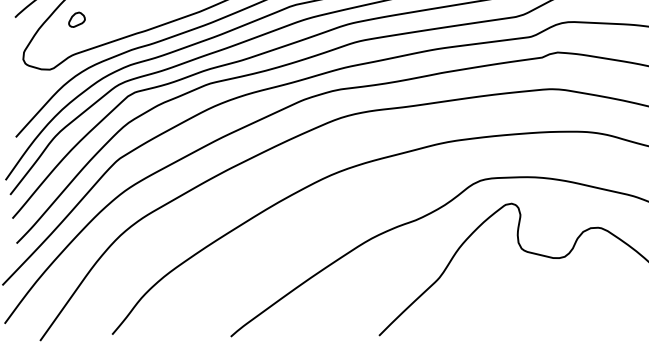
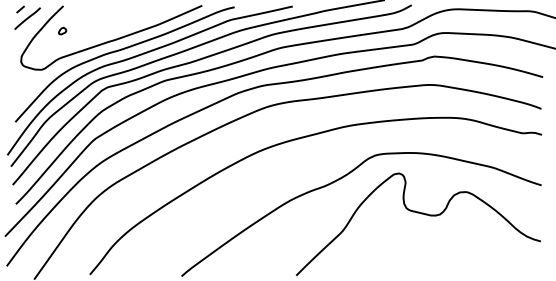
part: (76, 18) -> (62, 30), size x0.6

